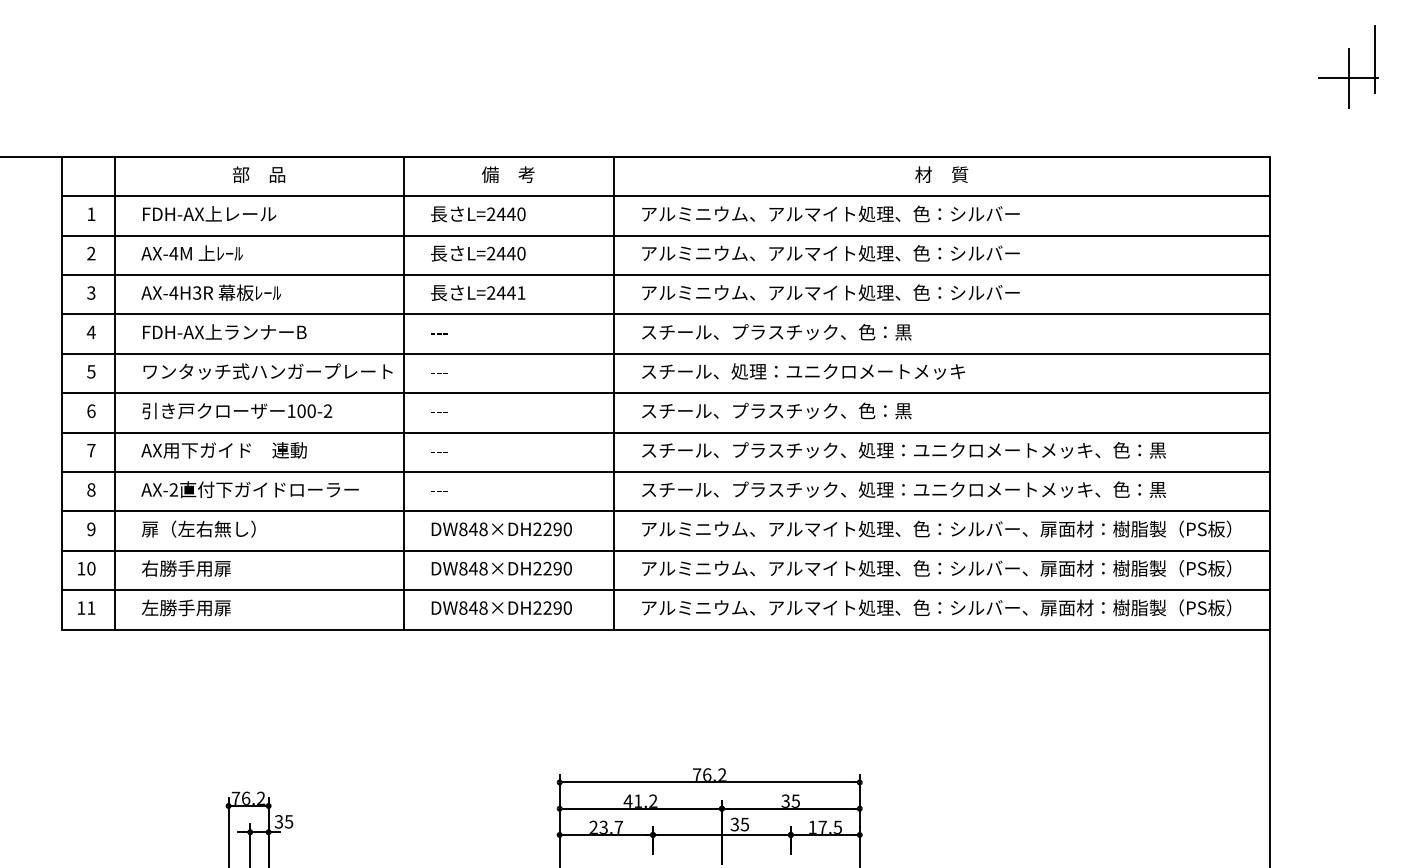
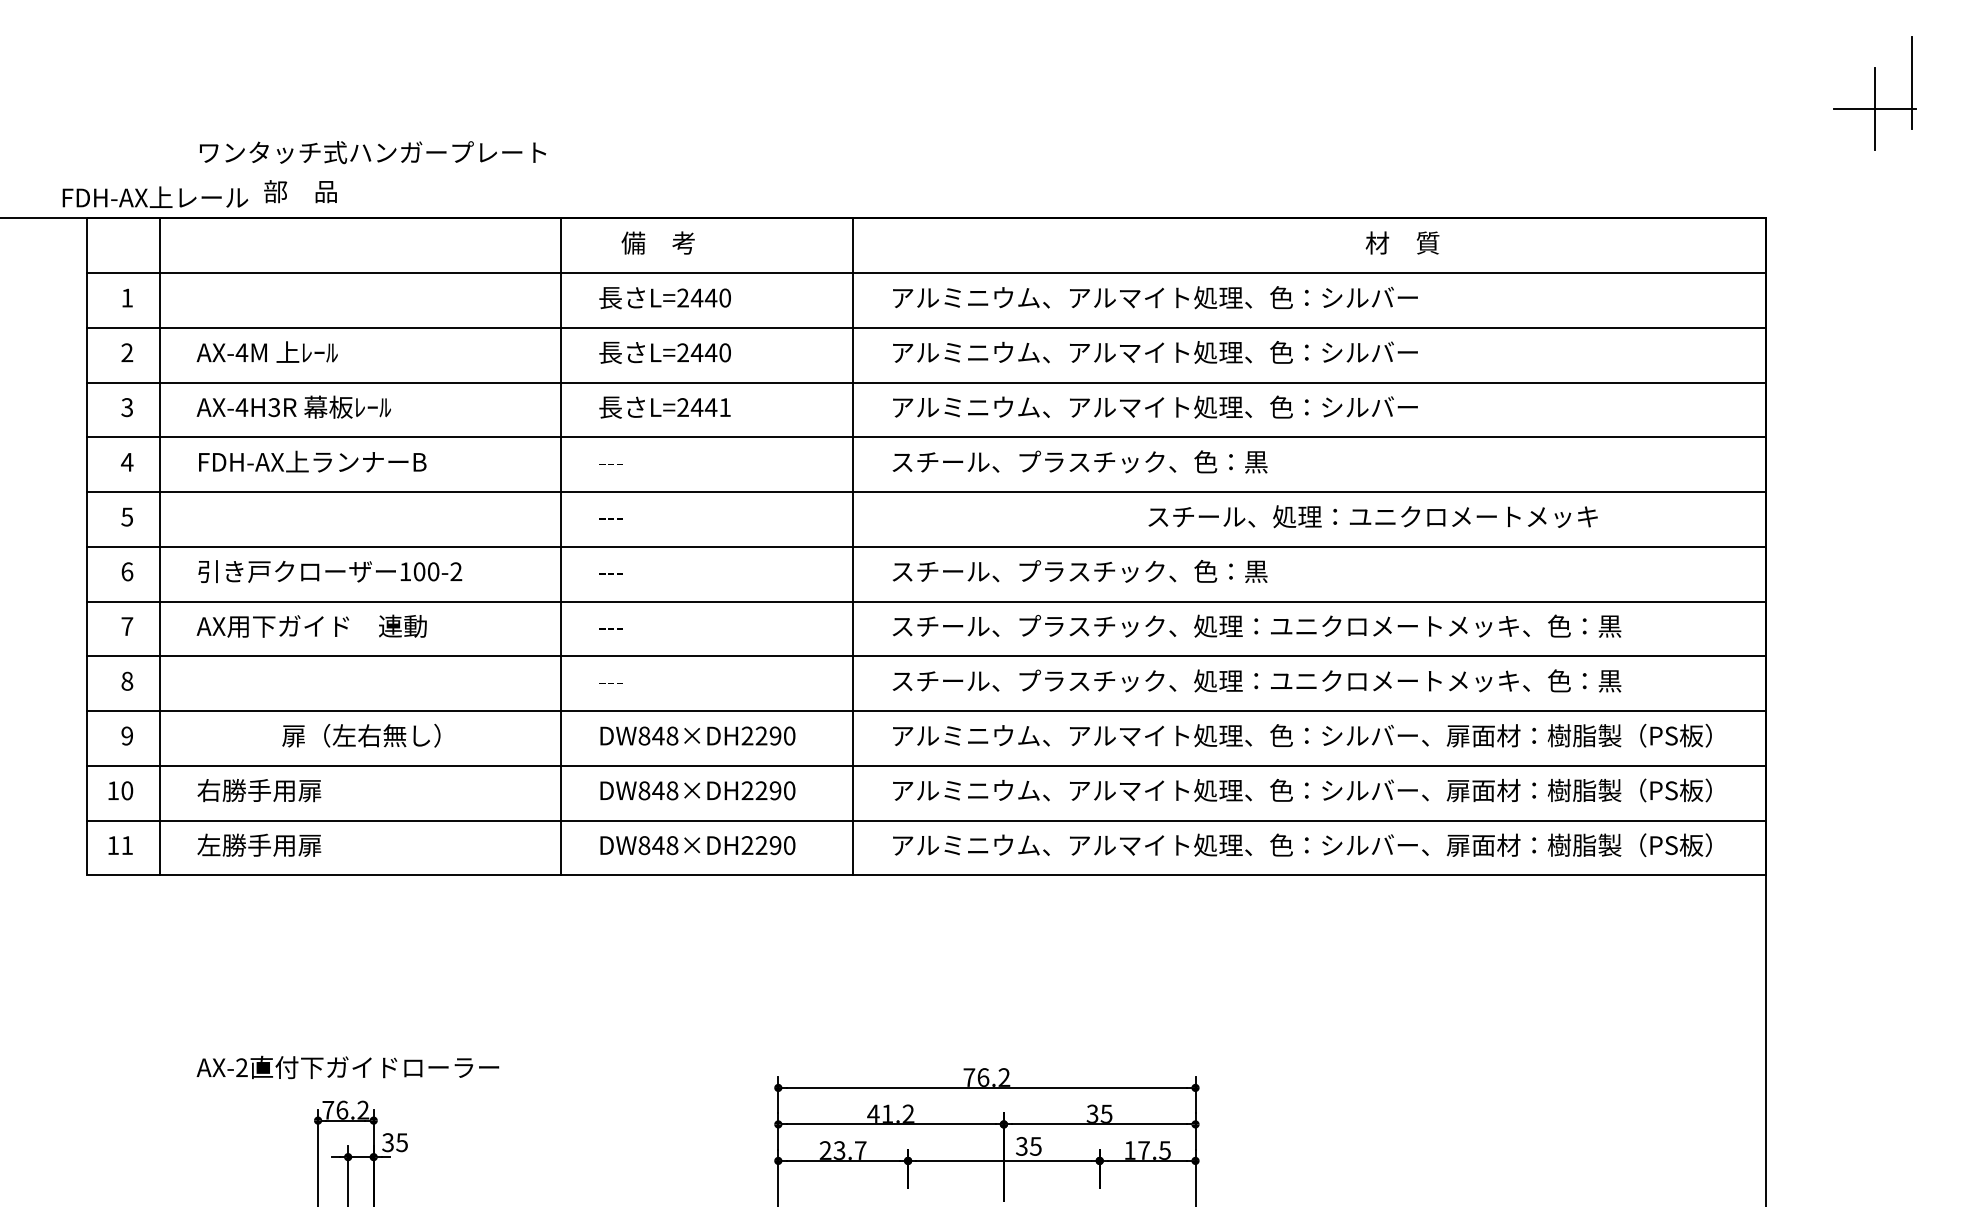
text: (258, 174) -> (299, 191), moved
text: (508, 174) -> (658, 242), moved
text: (941, 174) -> (1402, 242), moved
text: (209, 213) -> (155, 196), moved
text: (267, 371) -> (372, 152), moved
text: (803, 371) -> (1373, 516), moved
text: (249, 489) -> (347, 1067), moved
text: (198, 528) -> (361, 734), moved

